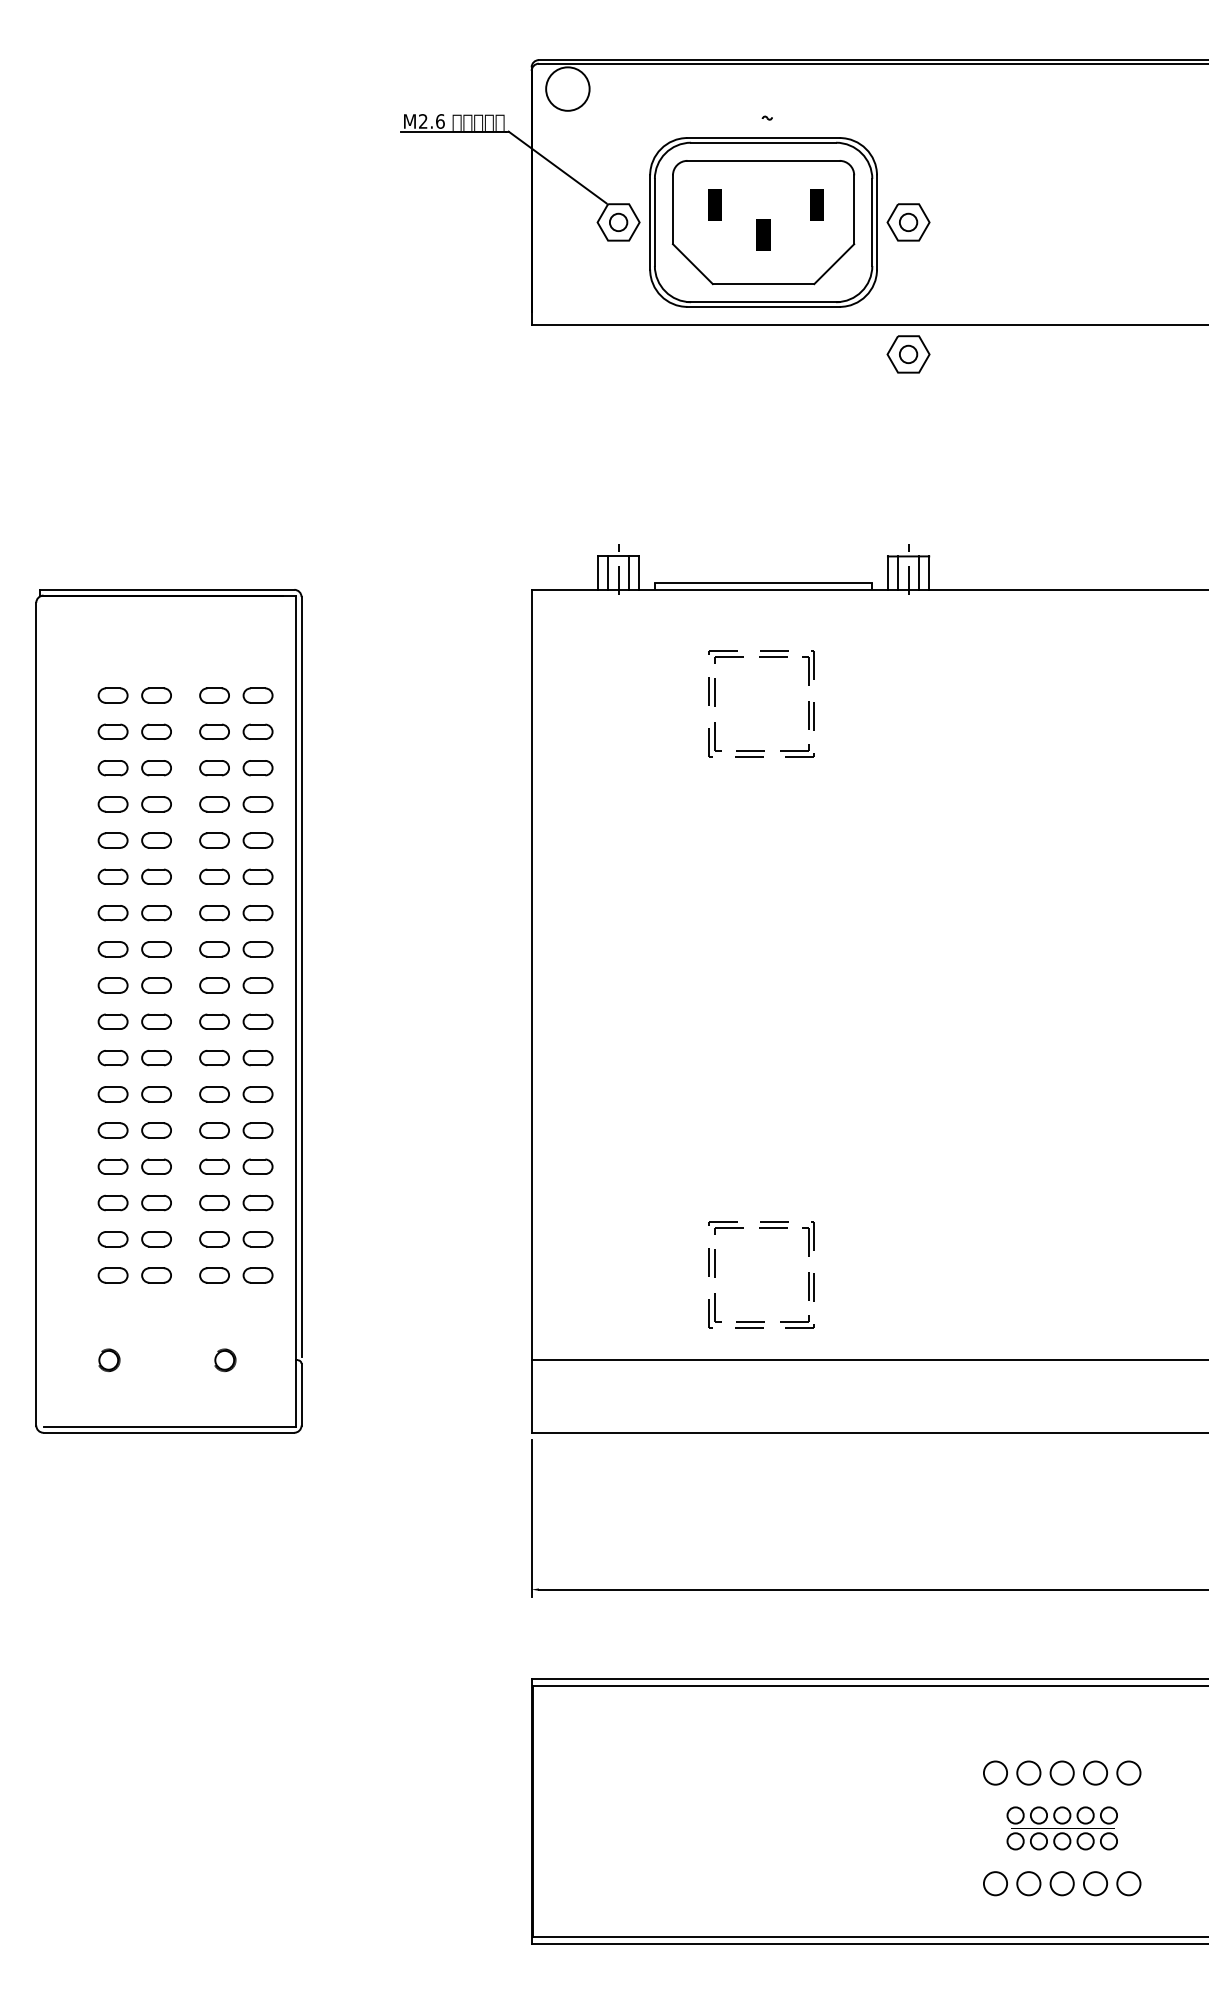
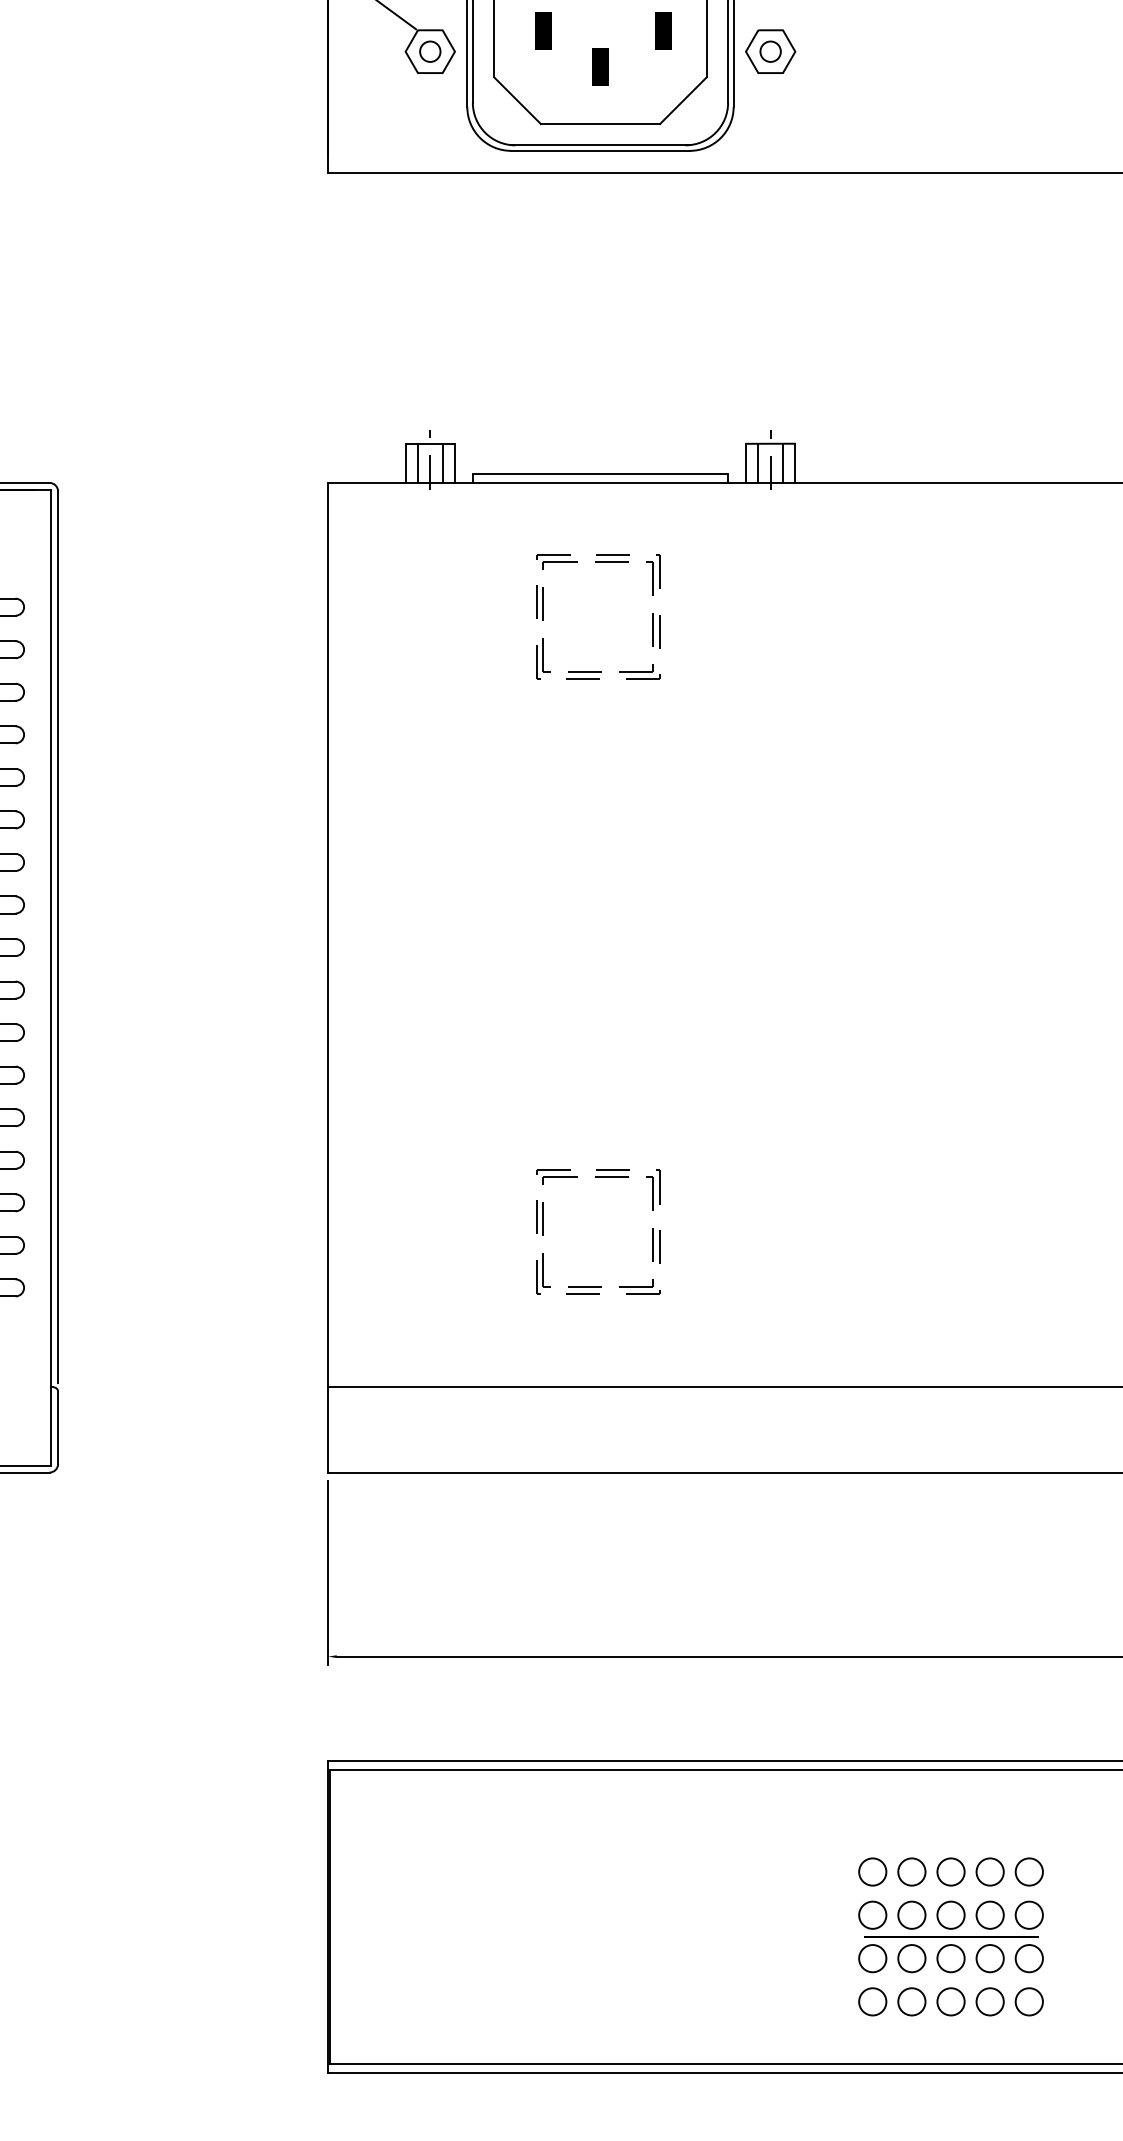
part: (908, 354) -> (770, 206), removed
part: (761, 1228) -> (598, 1177), moved
part: (1062, 1828) -> (951, 1937), size x1.43

